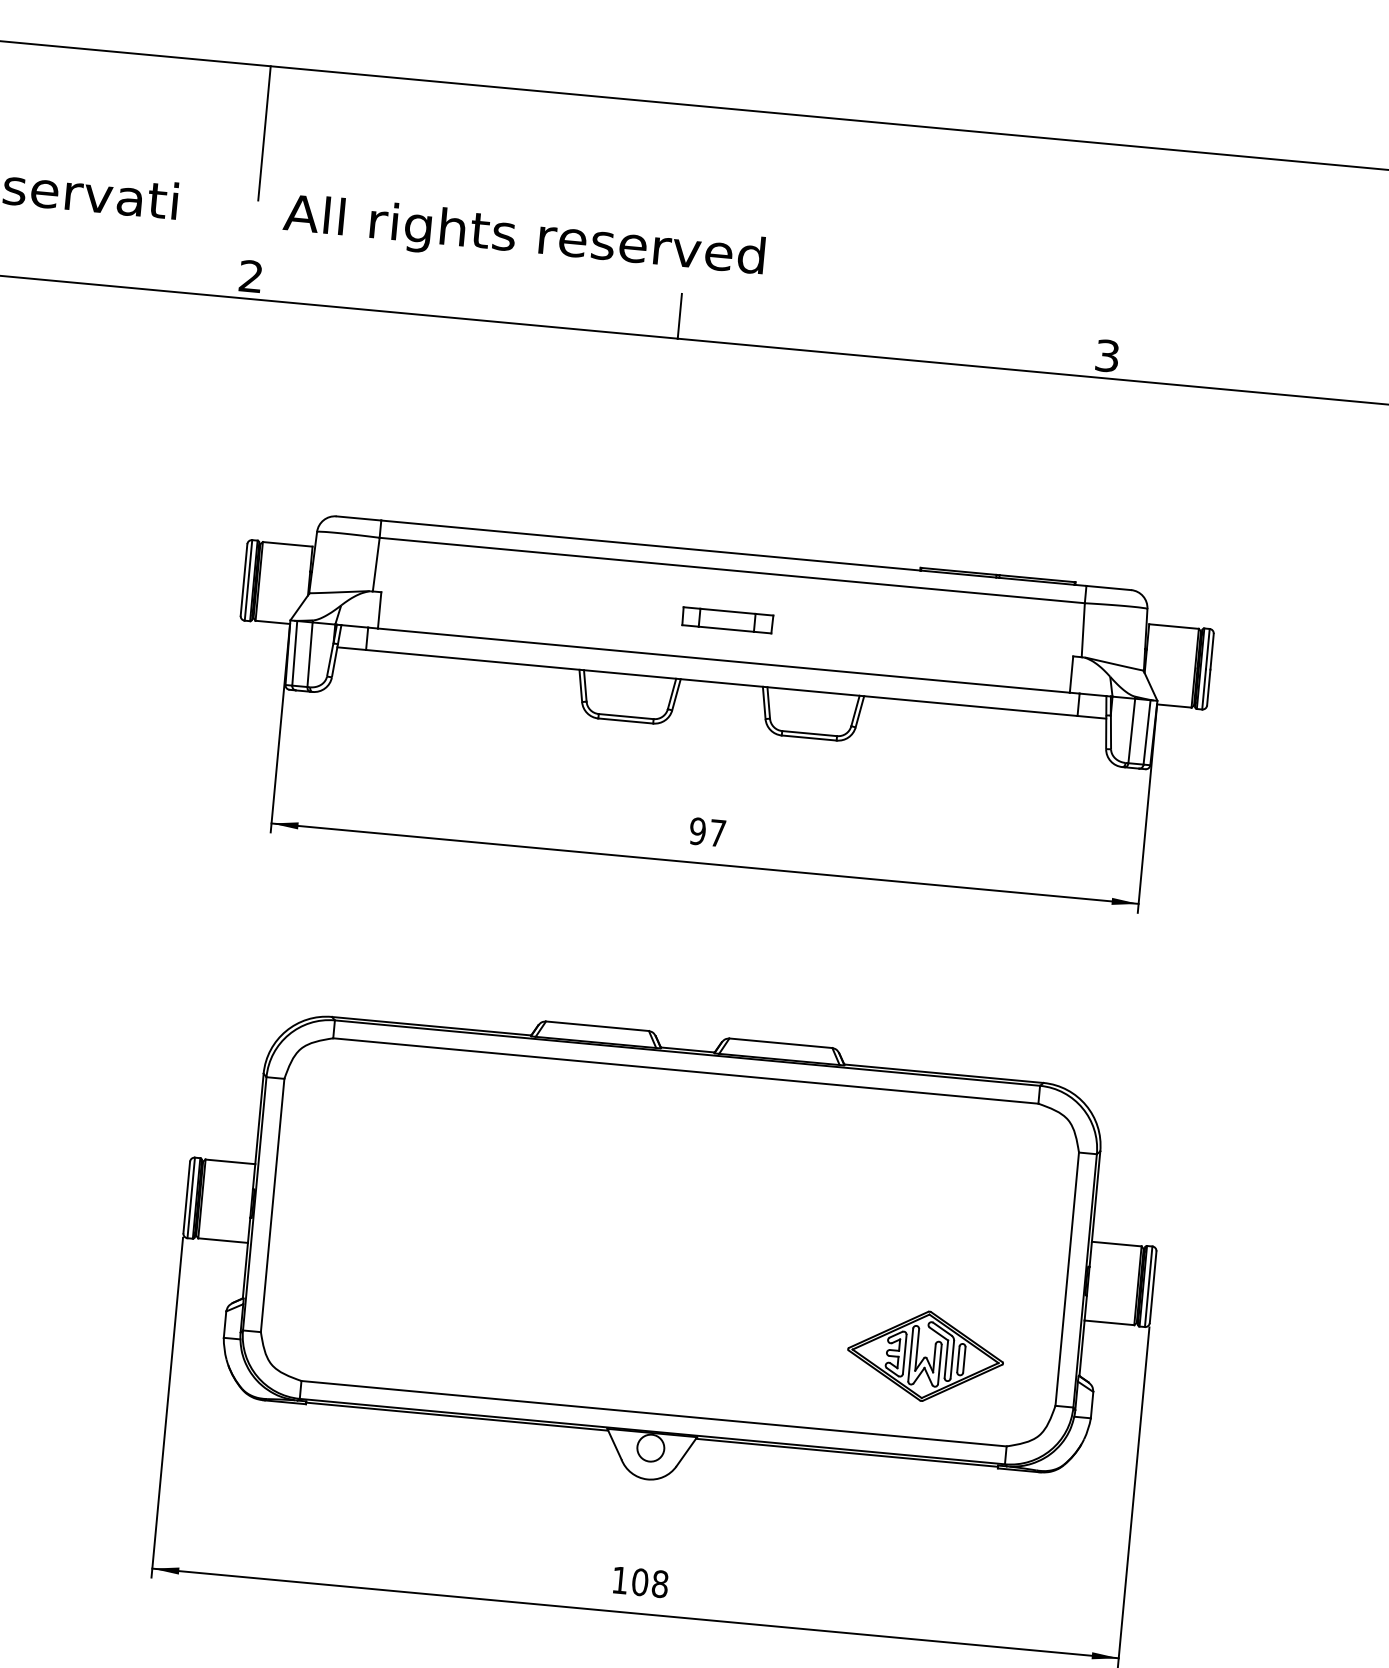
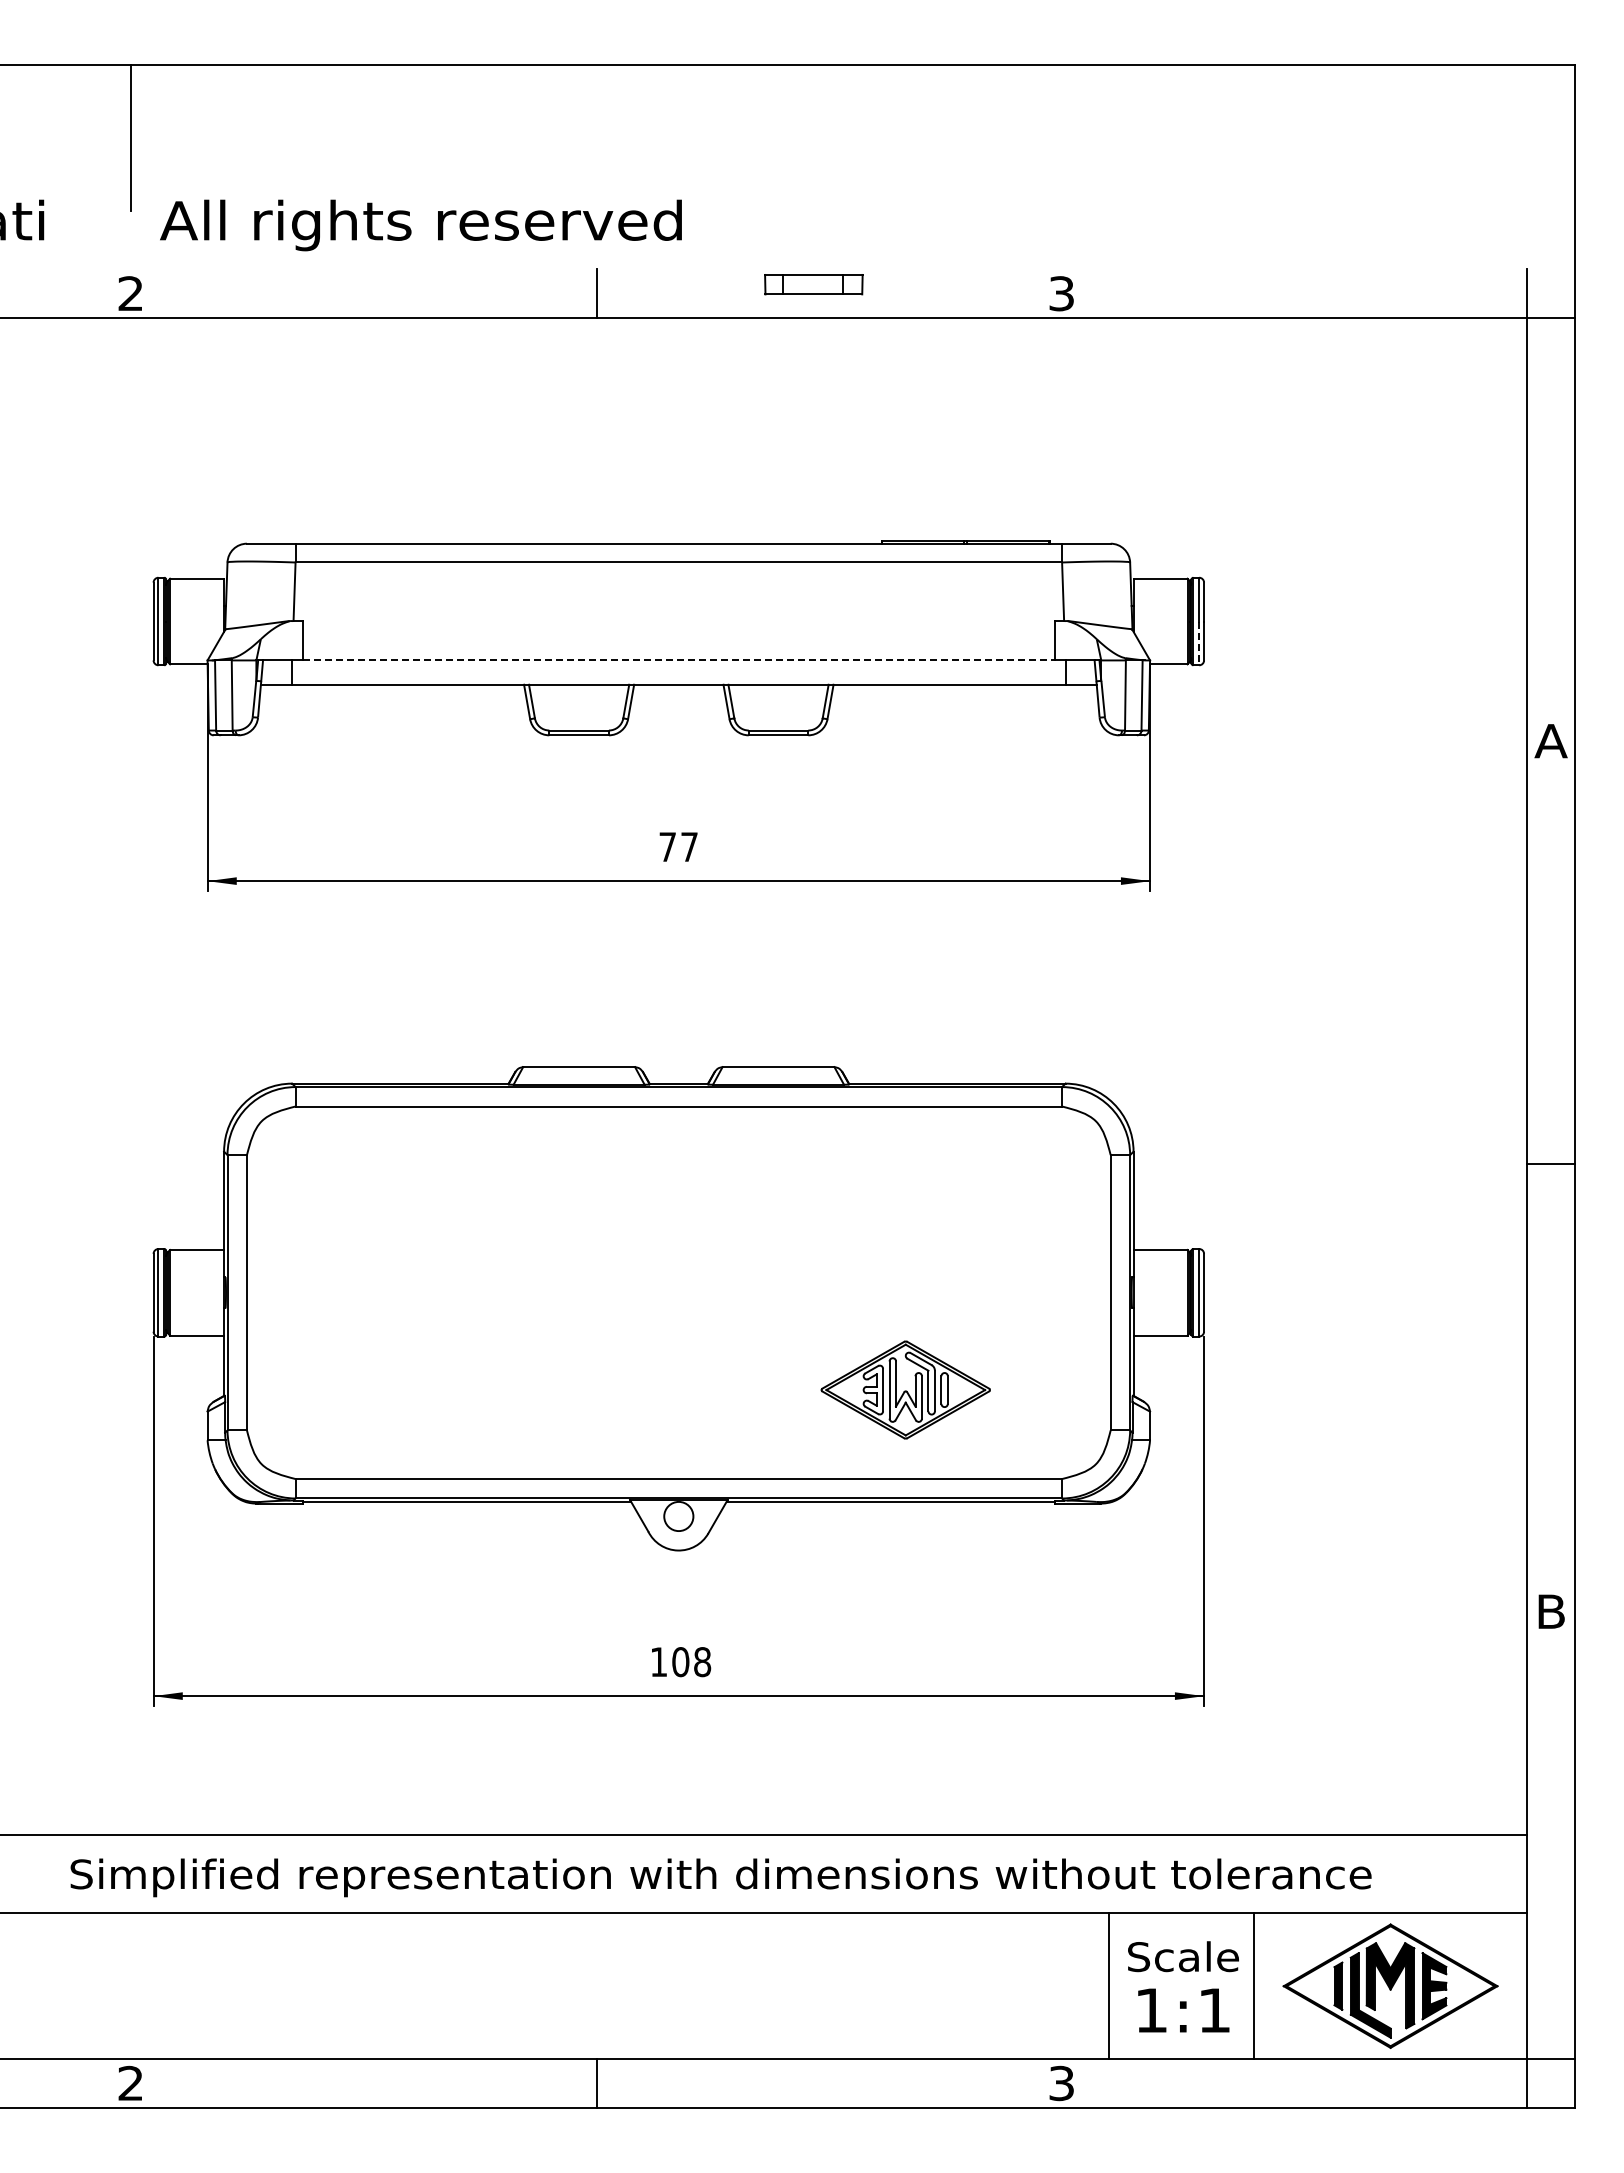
part: (727, 620) -> (813, 284), moved
line: (724, 660) -> (679, 660), solid -> dashed
line: (1204, 689) -> (1199, 643), solid -> dashed
text: (697, 831) -> (667, 847), 97 -> 77
part: (925, 1355) -> (905, 1389), moved

